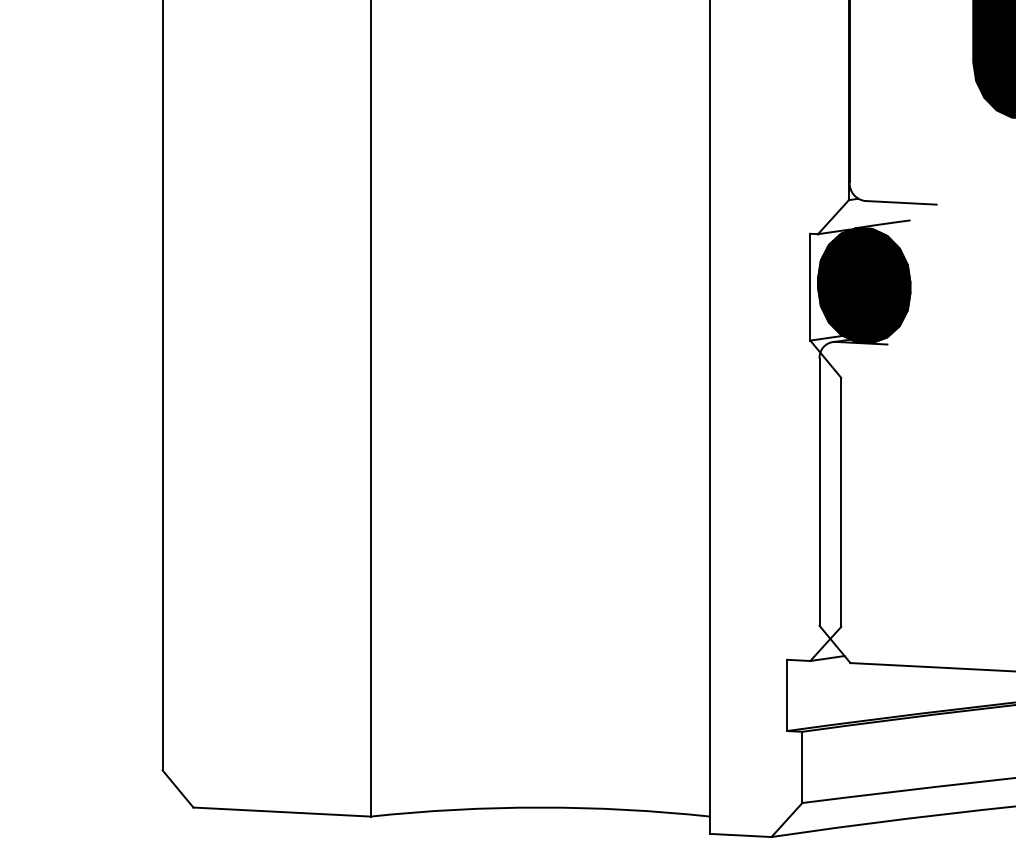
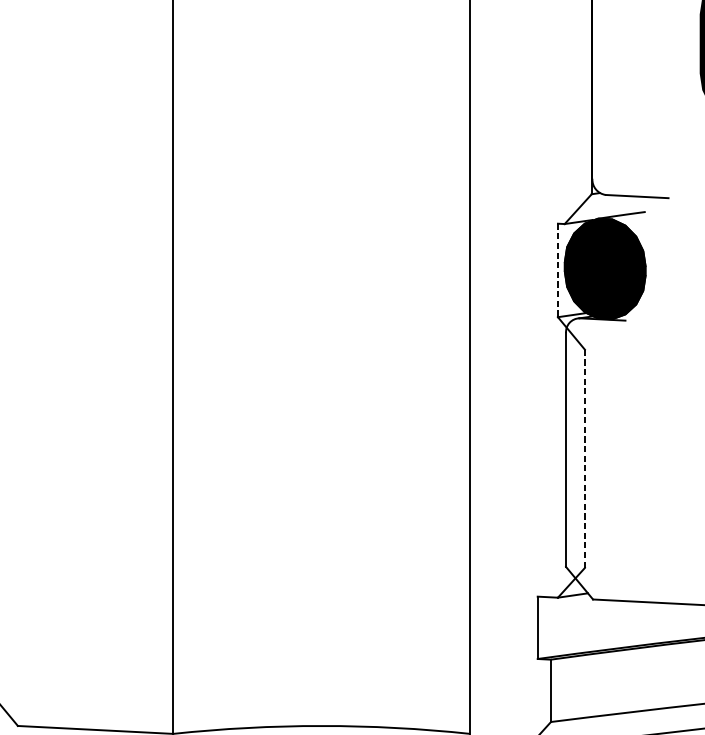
line: (810, 287) -> (558, 270), solid -> dashed
line: (841, 502) -> (585, 458), solid -> dashed

